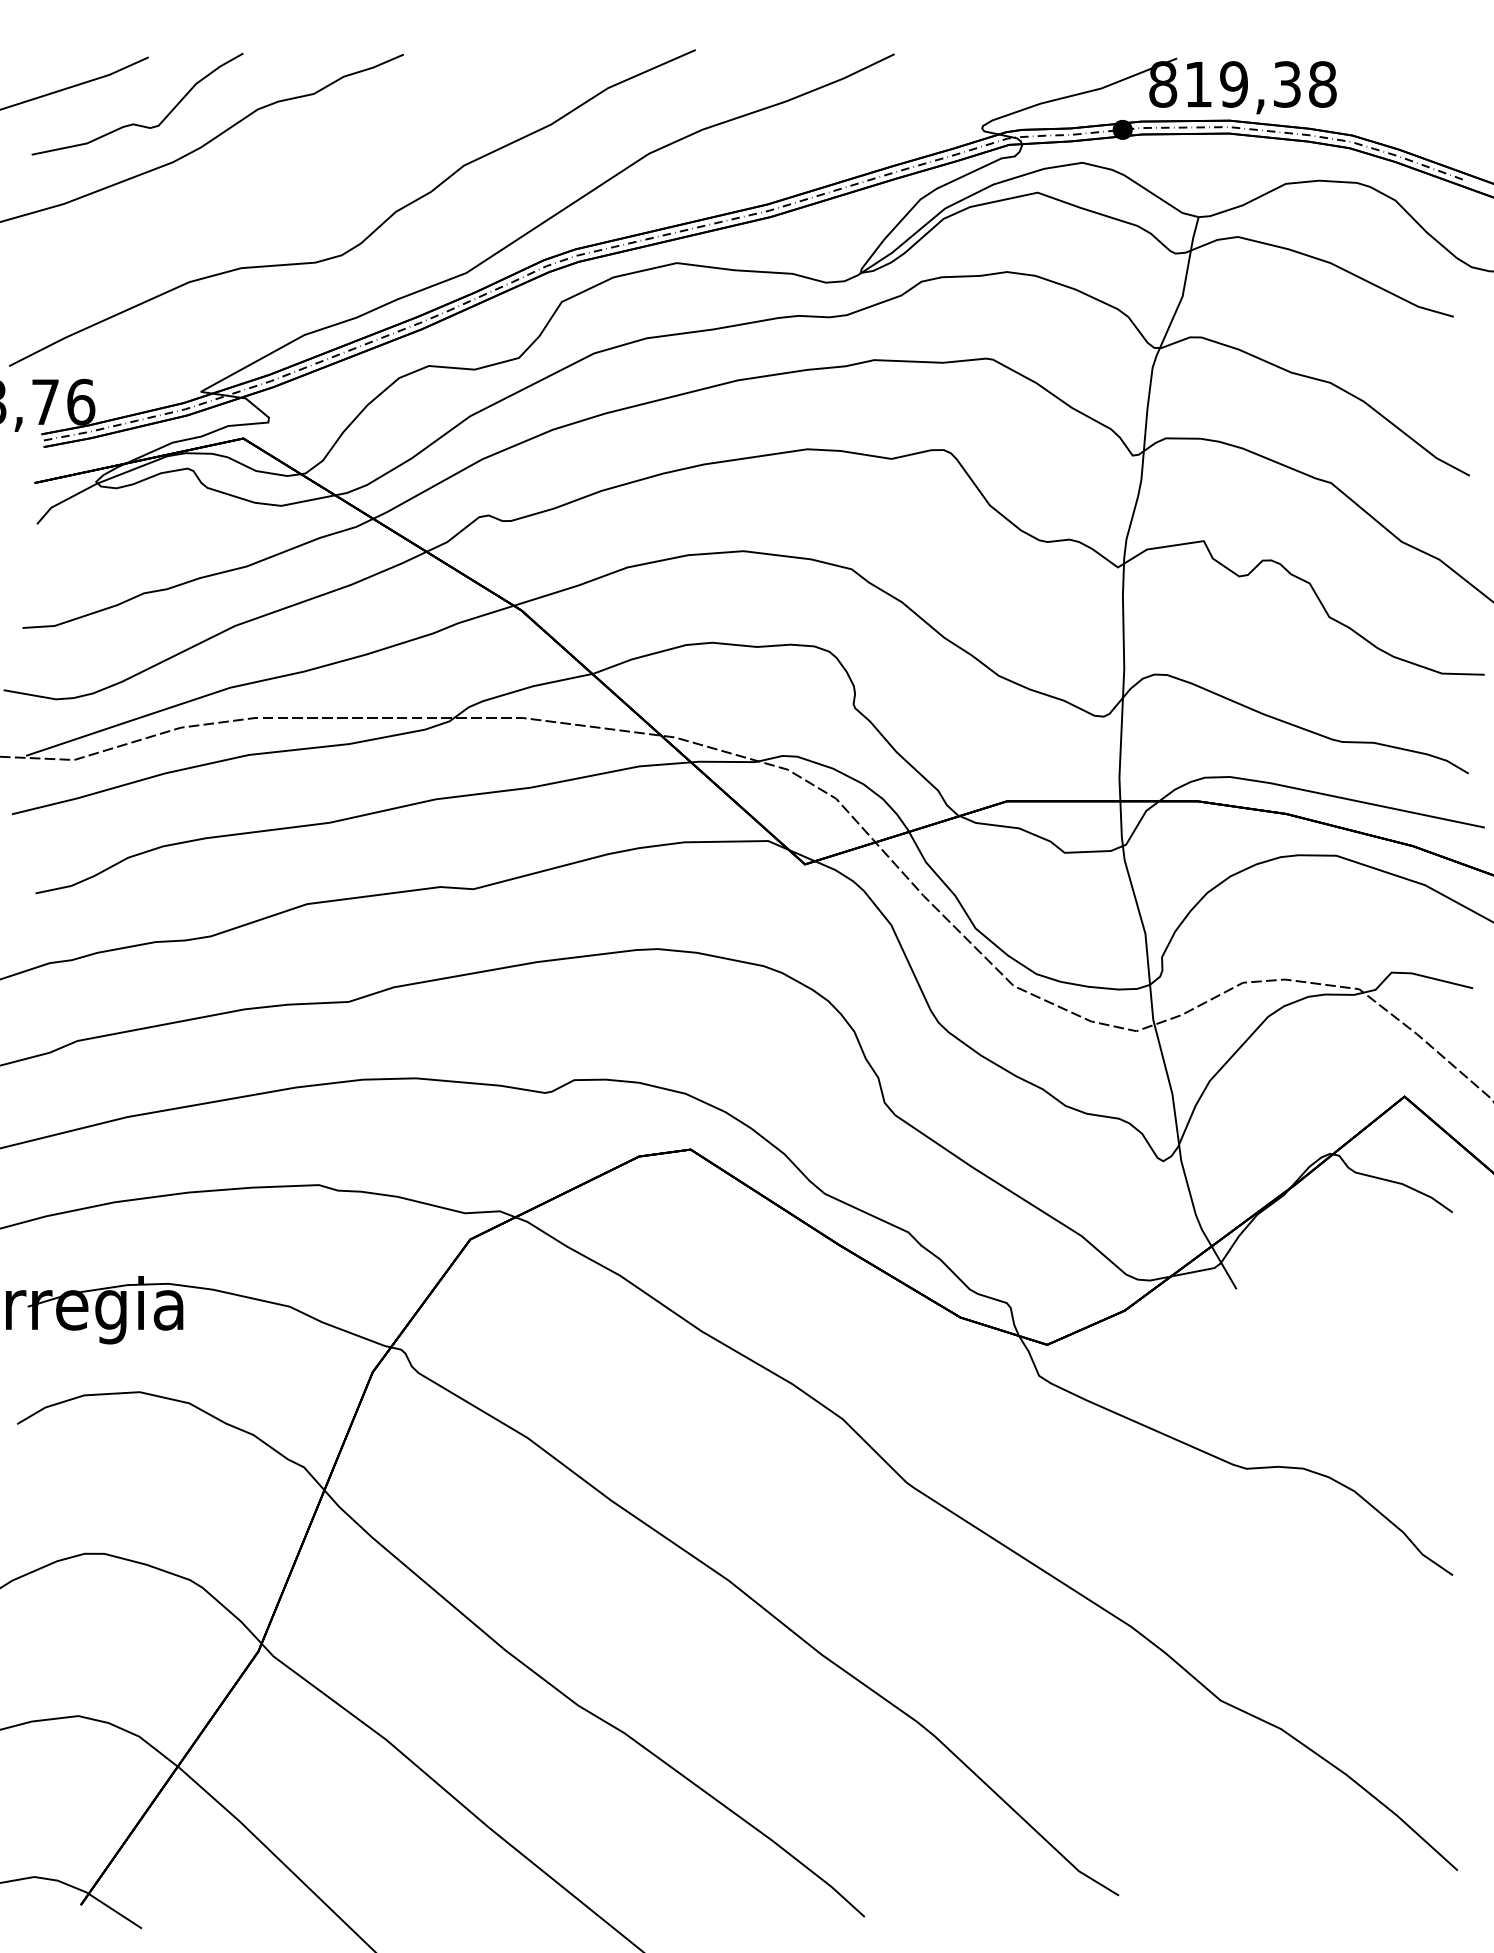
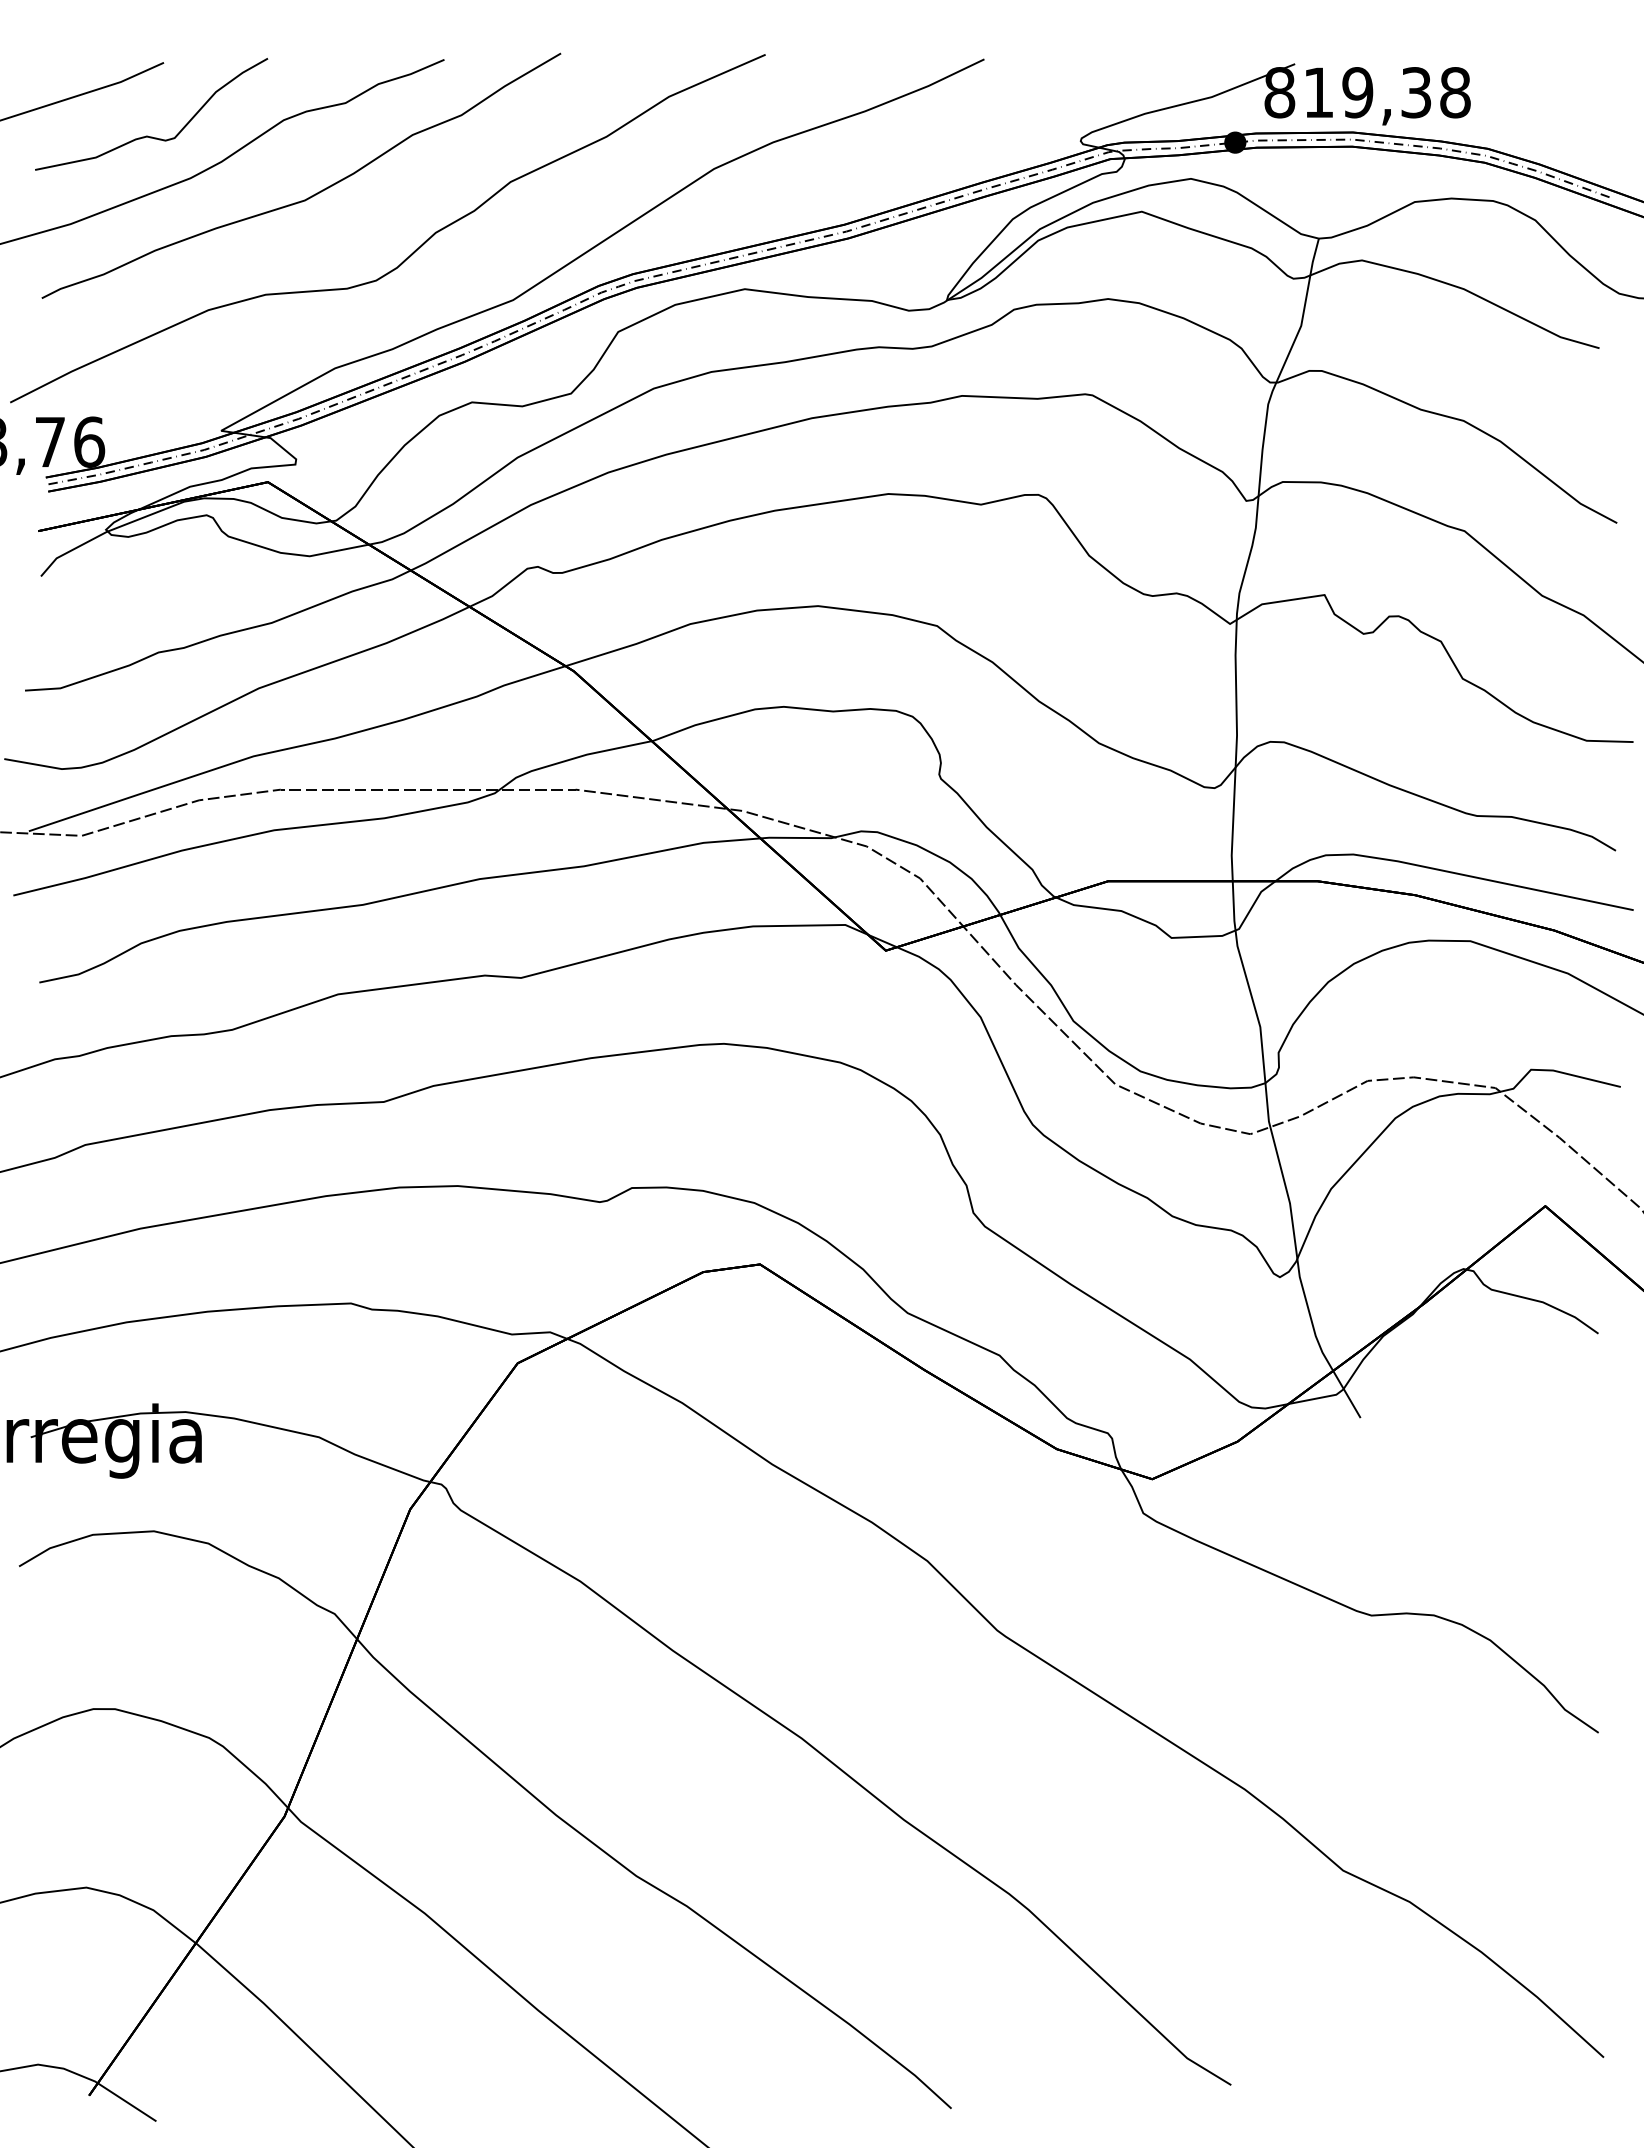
curve: (282, 177) -> (311, 195), added

